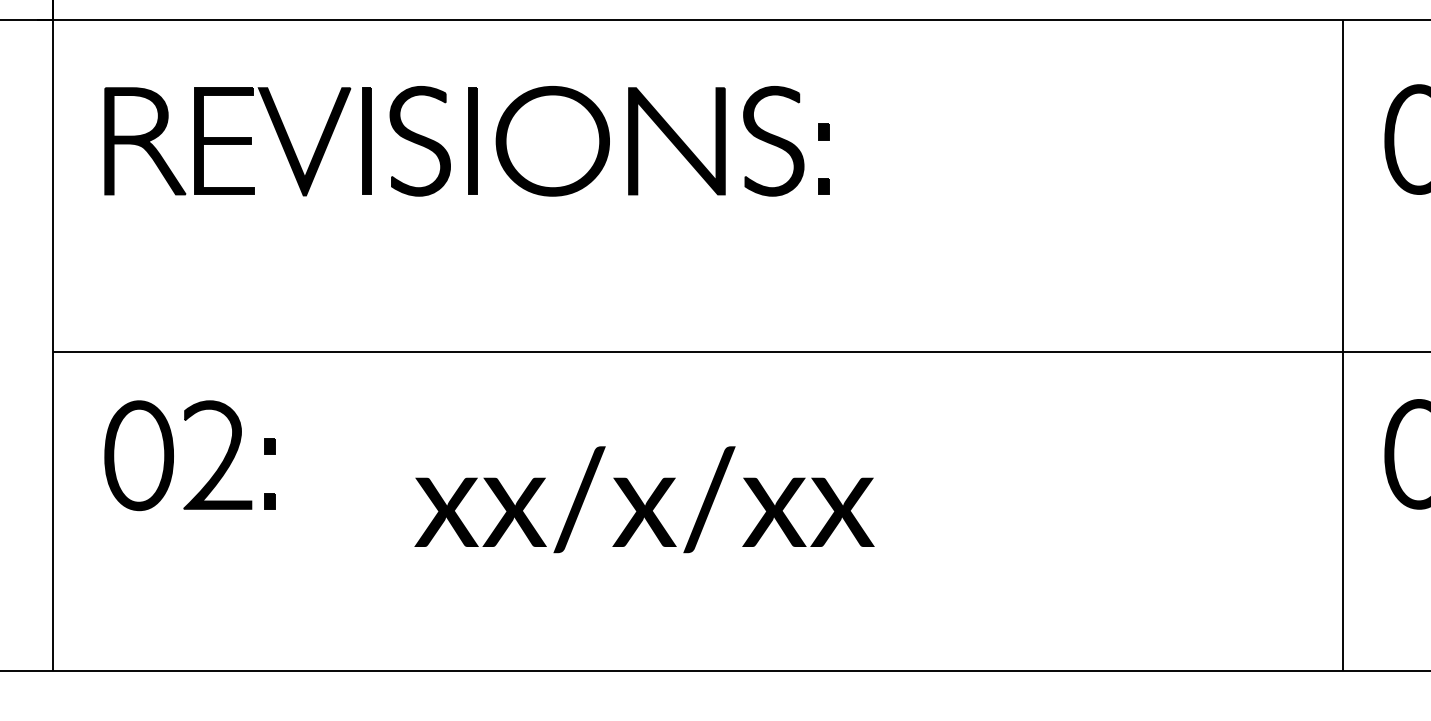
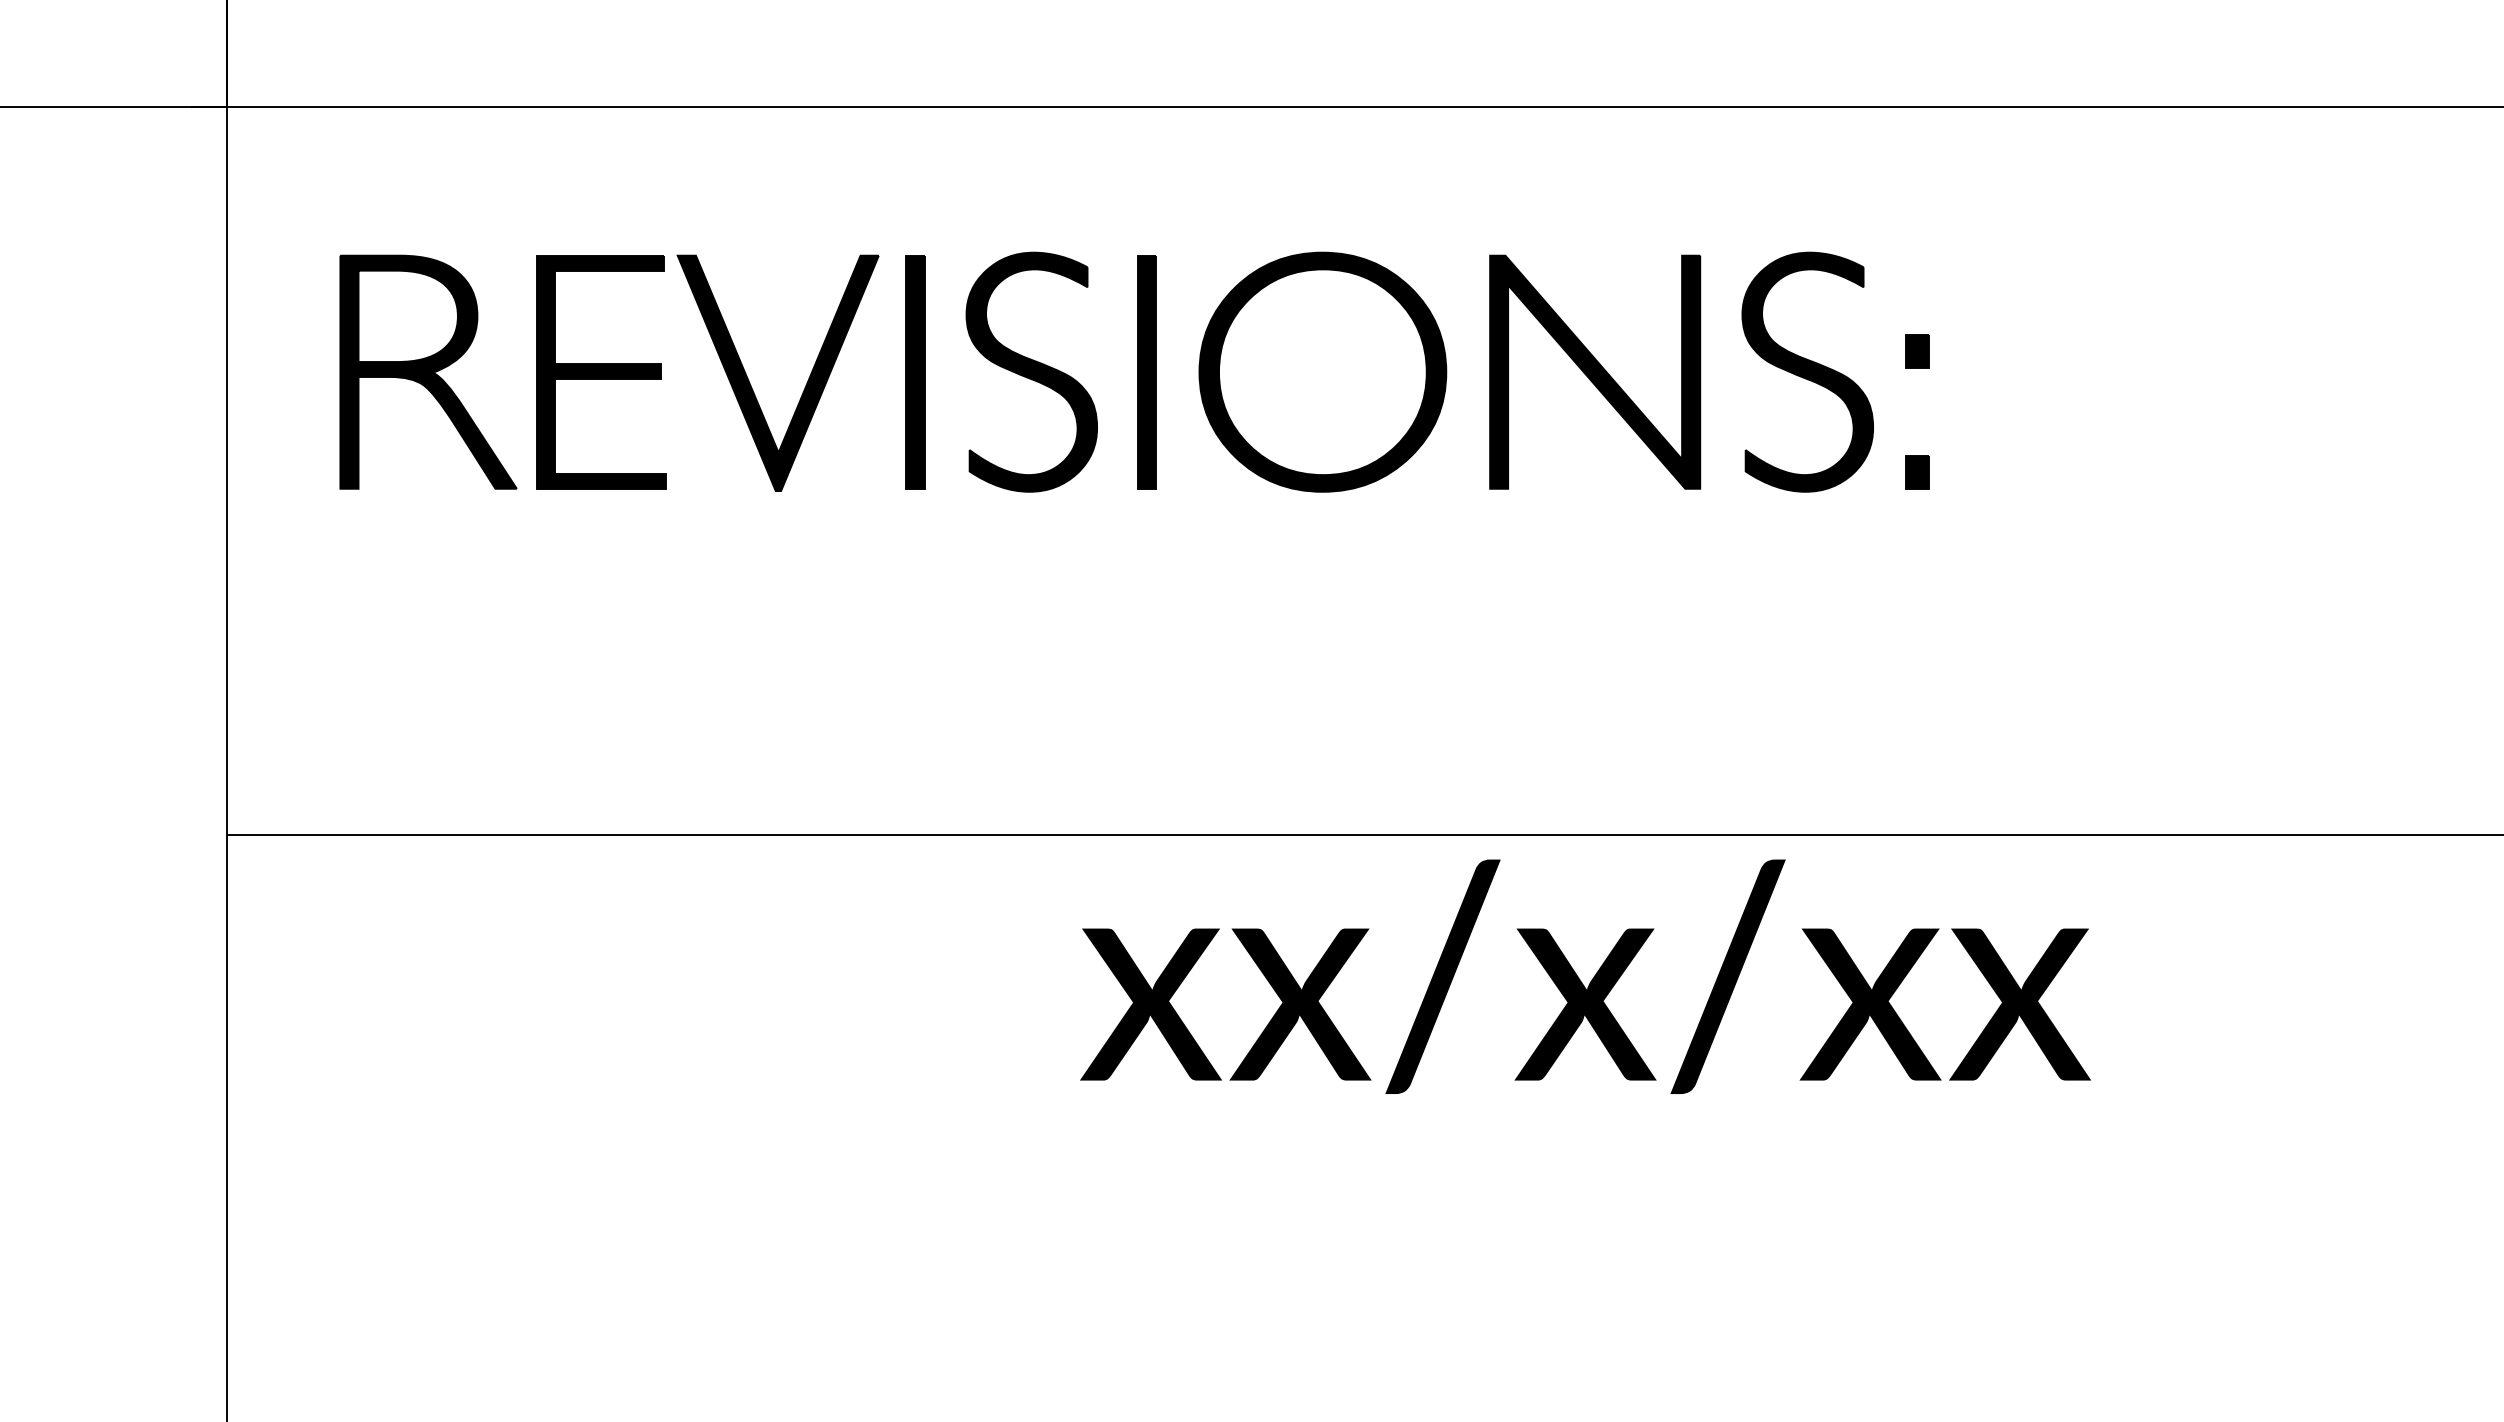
part: (173, 455) -> (490, 1061), removed
text: (644, 499) -> (1585, 976), moved

